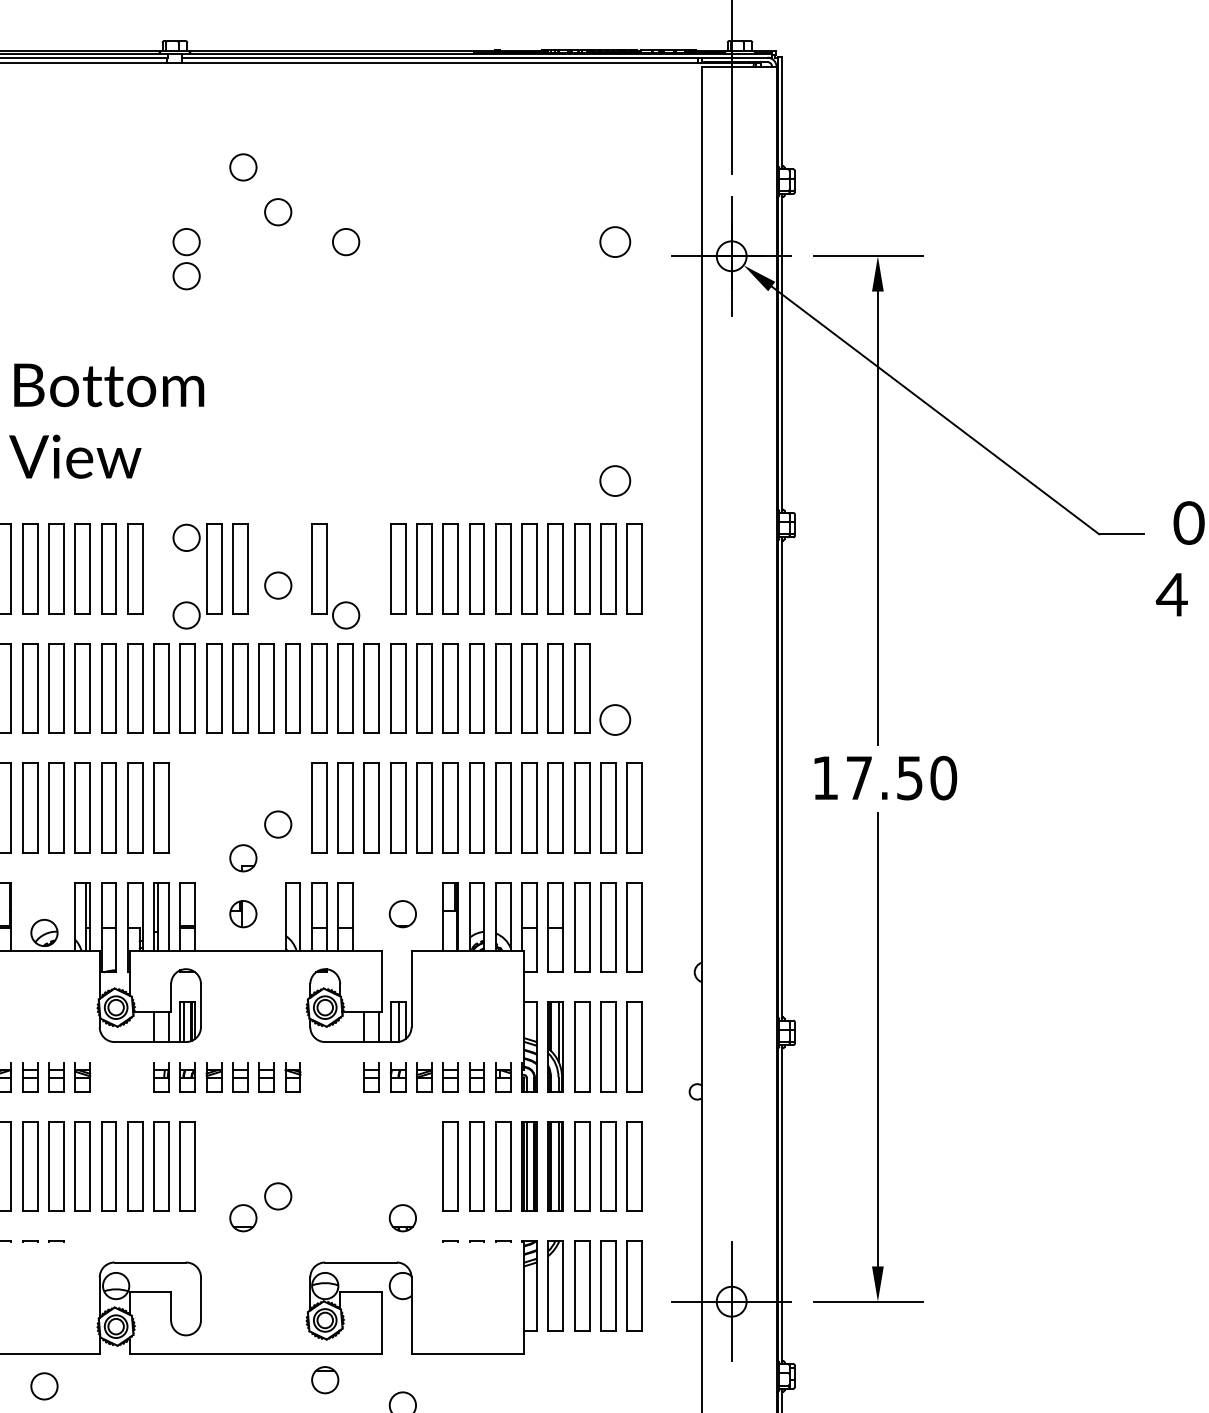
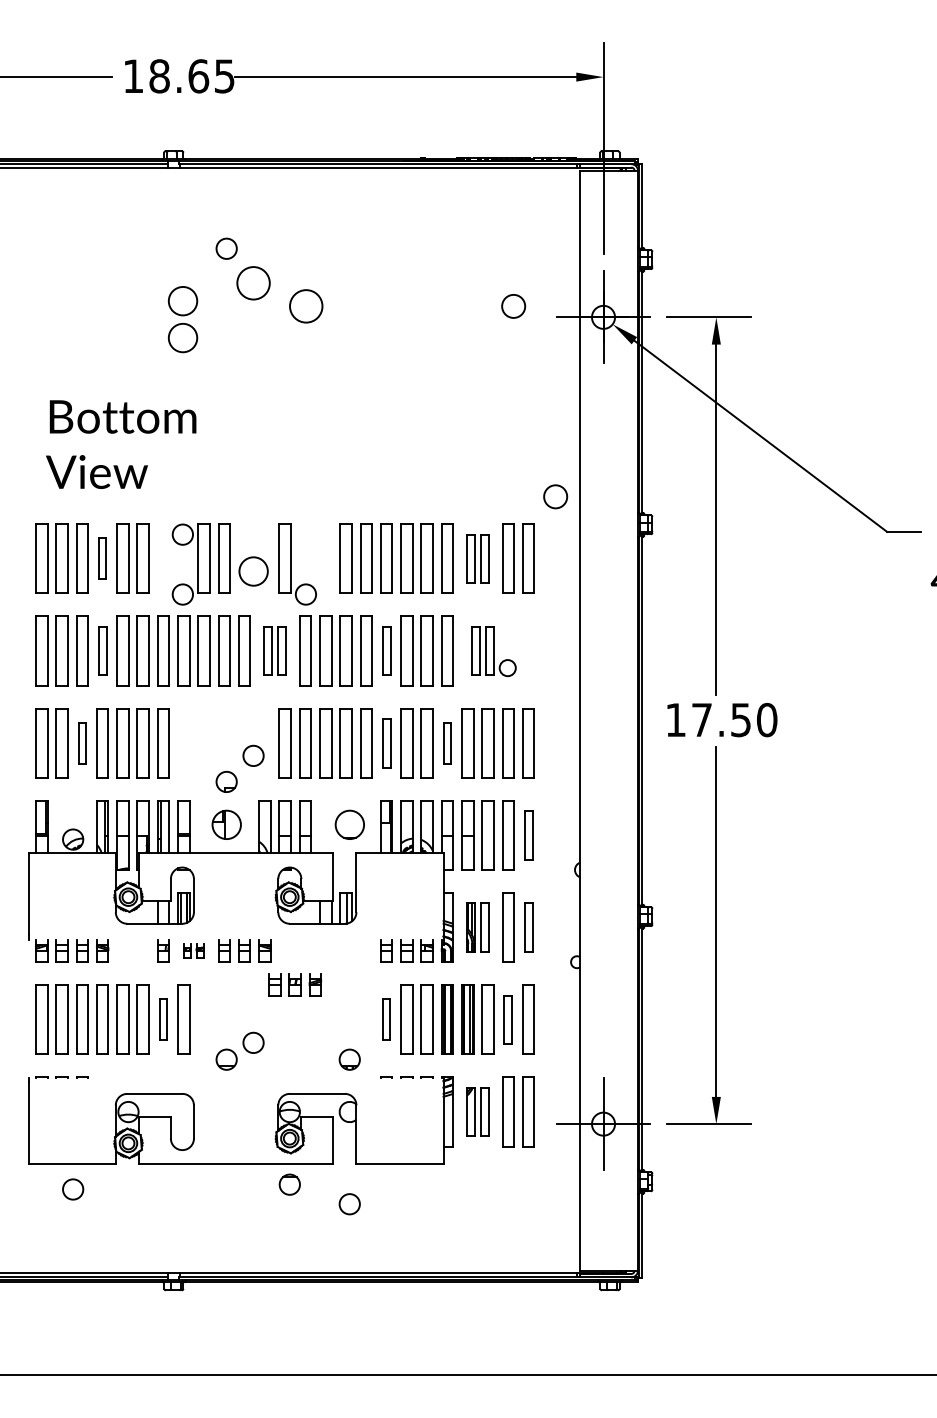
circle: (278, 212) -> (253, 283), size x1.6
circle: (345, 242) -> (305, 306), size x1.6
part: (186, 259) -> (182, 319), size x1.4
circle: (615, 480) -> (555, 496), moved
part: (82, 568) -> (102, 558), size x0.6
part: (568, 568) -> (477, 558), size x0.7
circle: (278, 585) -> (253, 571), size x1.4
part: (82, 687) -> (102, 650), size x0.7
part: (305, 687) -> (274, 650), size x0.7
part: (450, 687) -> (386, 650), size x0.7
part: (589, 689) -> (493, 651), size x0.7
part: (56, 808) -> (82, 743), size x0.6
part: (450, 808) -> (386, 743), size x0.7
part: (529, 808) -> (447, 743), size x0.6
part: (243, 914) -> (226, 825), size x1.4
circle: (402, 914) -> (349, 825), size x1.4
part: (634, 927) -> (528, 835), size x0.7
part: (568, 1046) -> (477, 927), size x0.7
part: (634, 1046) -> (528, 927), size x0.7
part: (200, 1076) -> (193, 950), size x0.6
part: (397, 1076) -> (294, 984), moved
part: (161, 1166) -> (163, 1019), size x0.6
part: (450, 1166) -> (386, 1019), size x0.6
part: (608, 1166) -> (508, 1019), size x0.7
part: (568, 1285) -> (477, 1111), size x0.7

